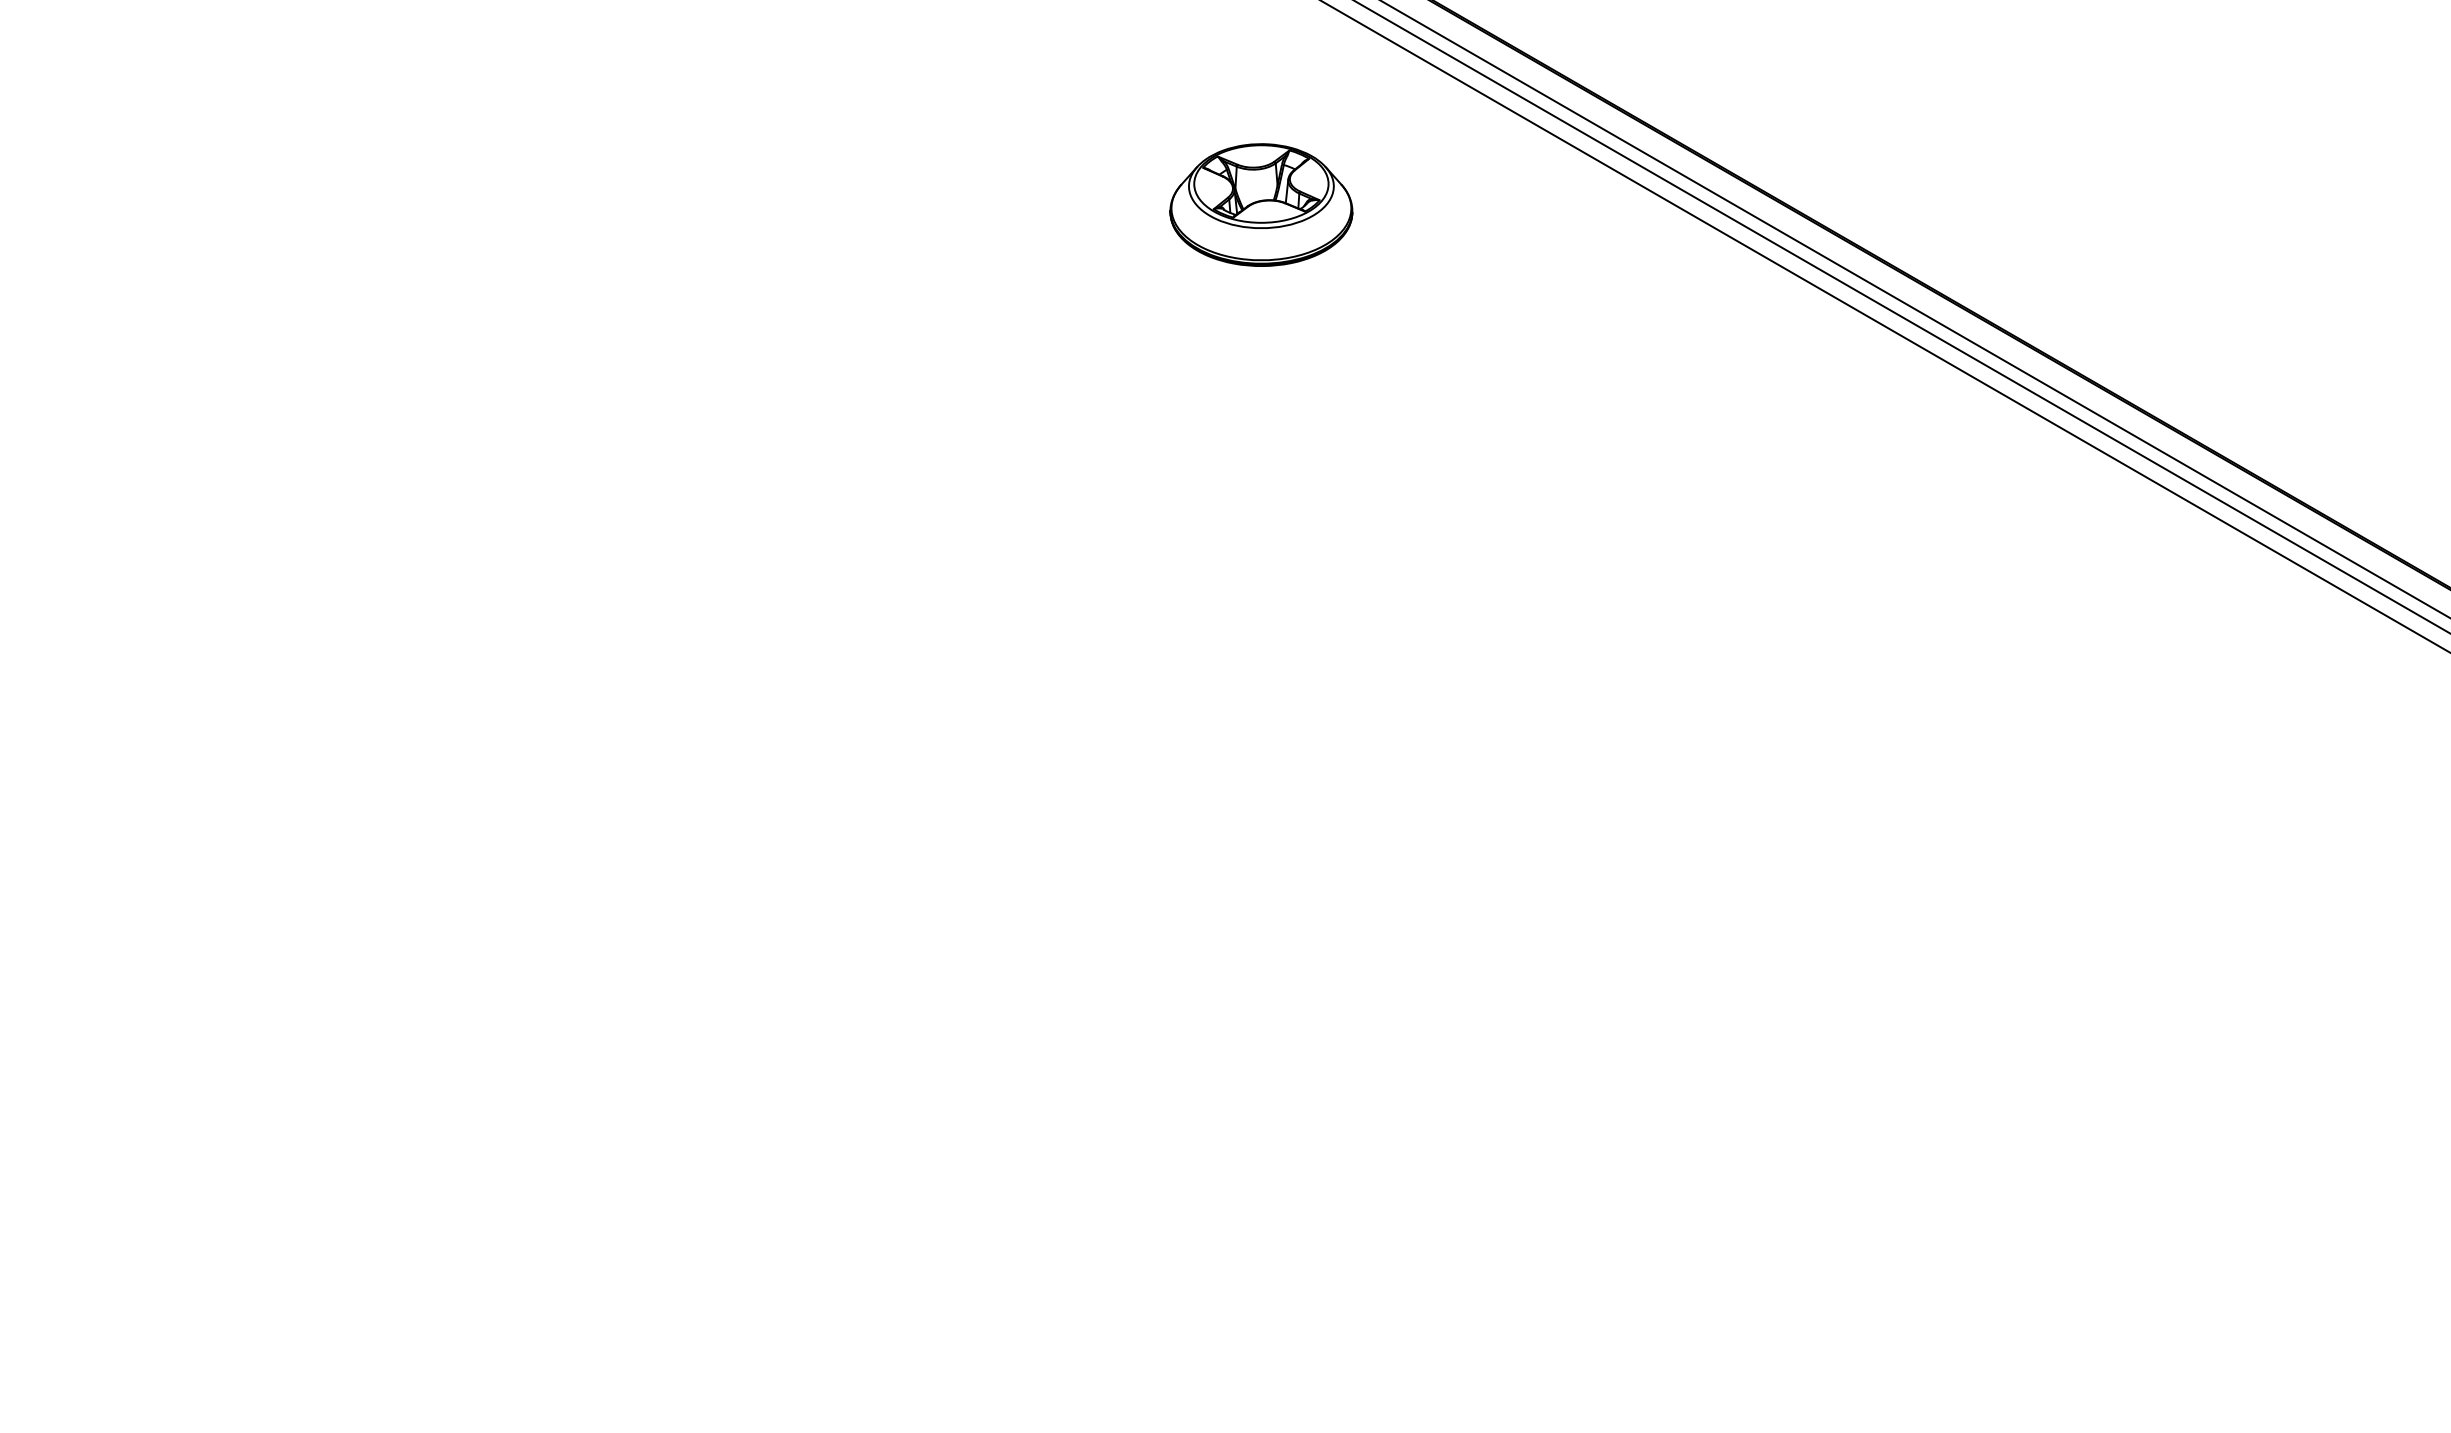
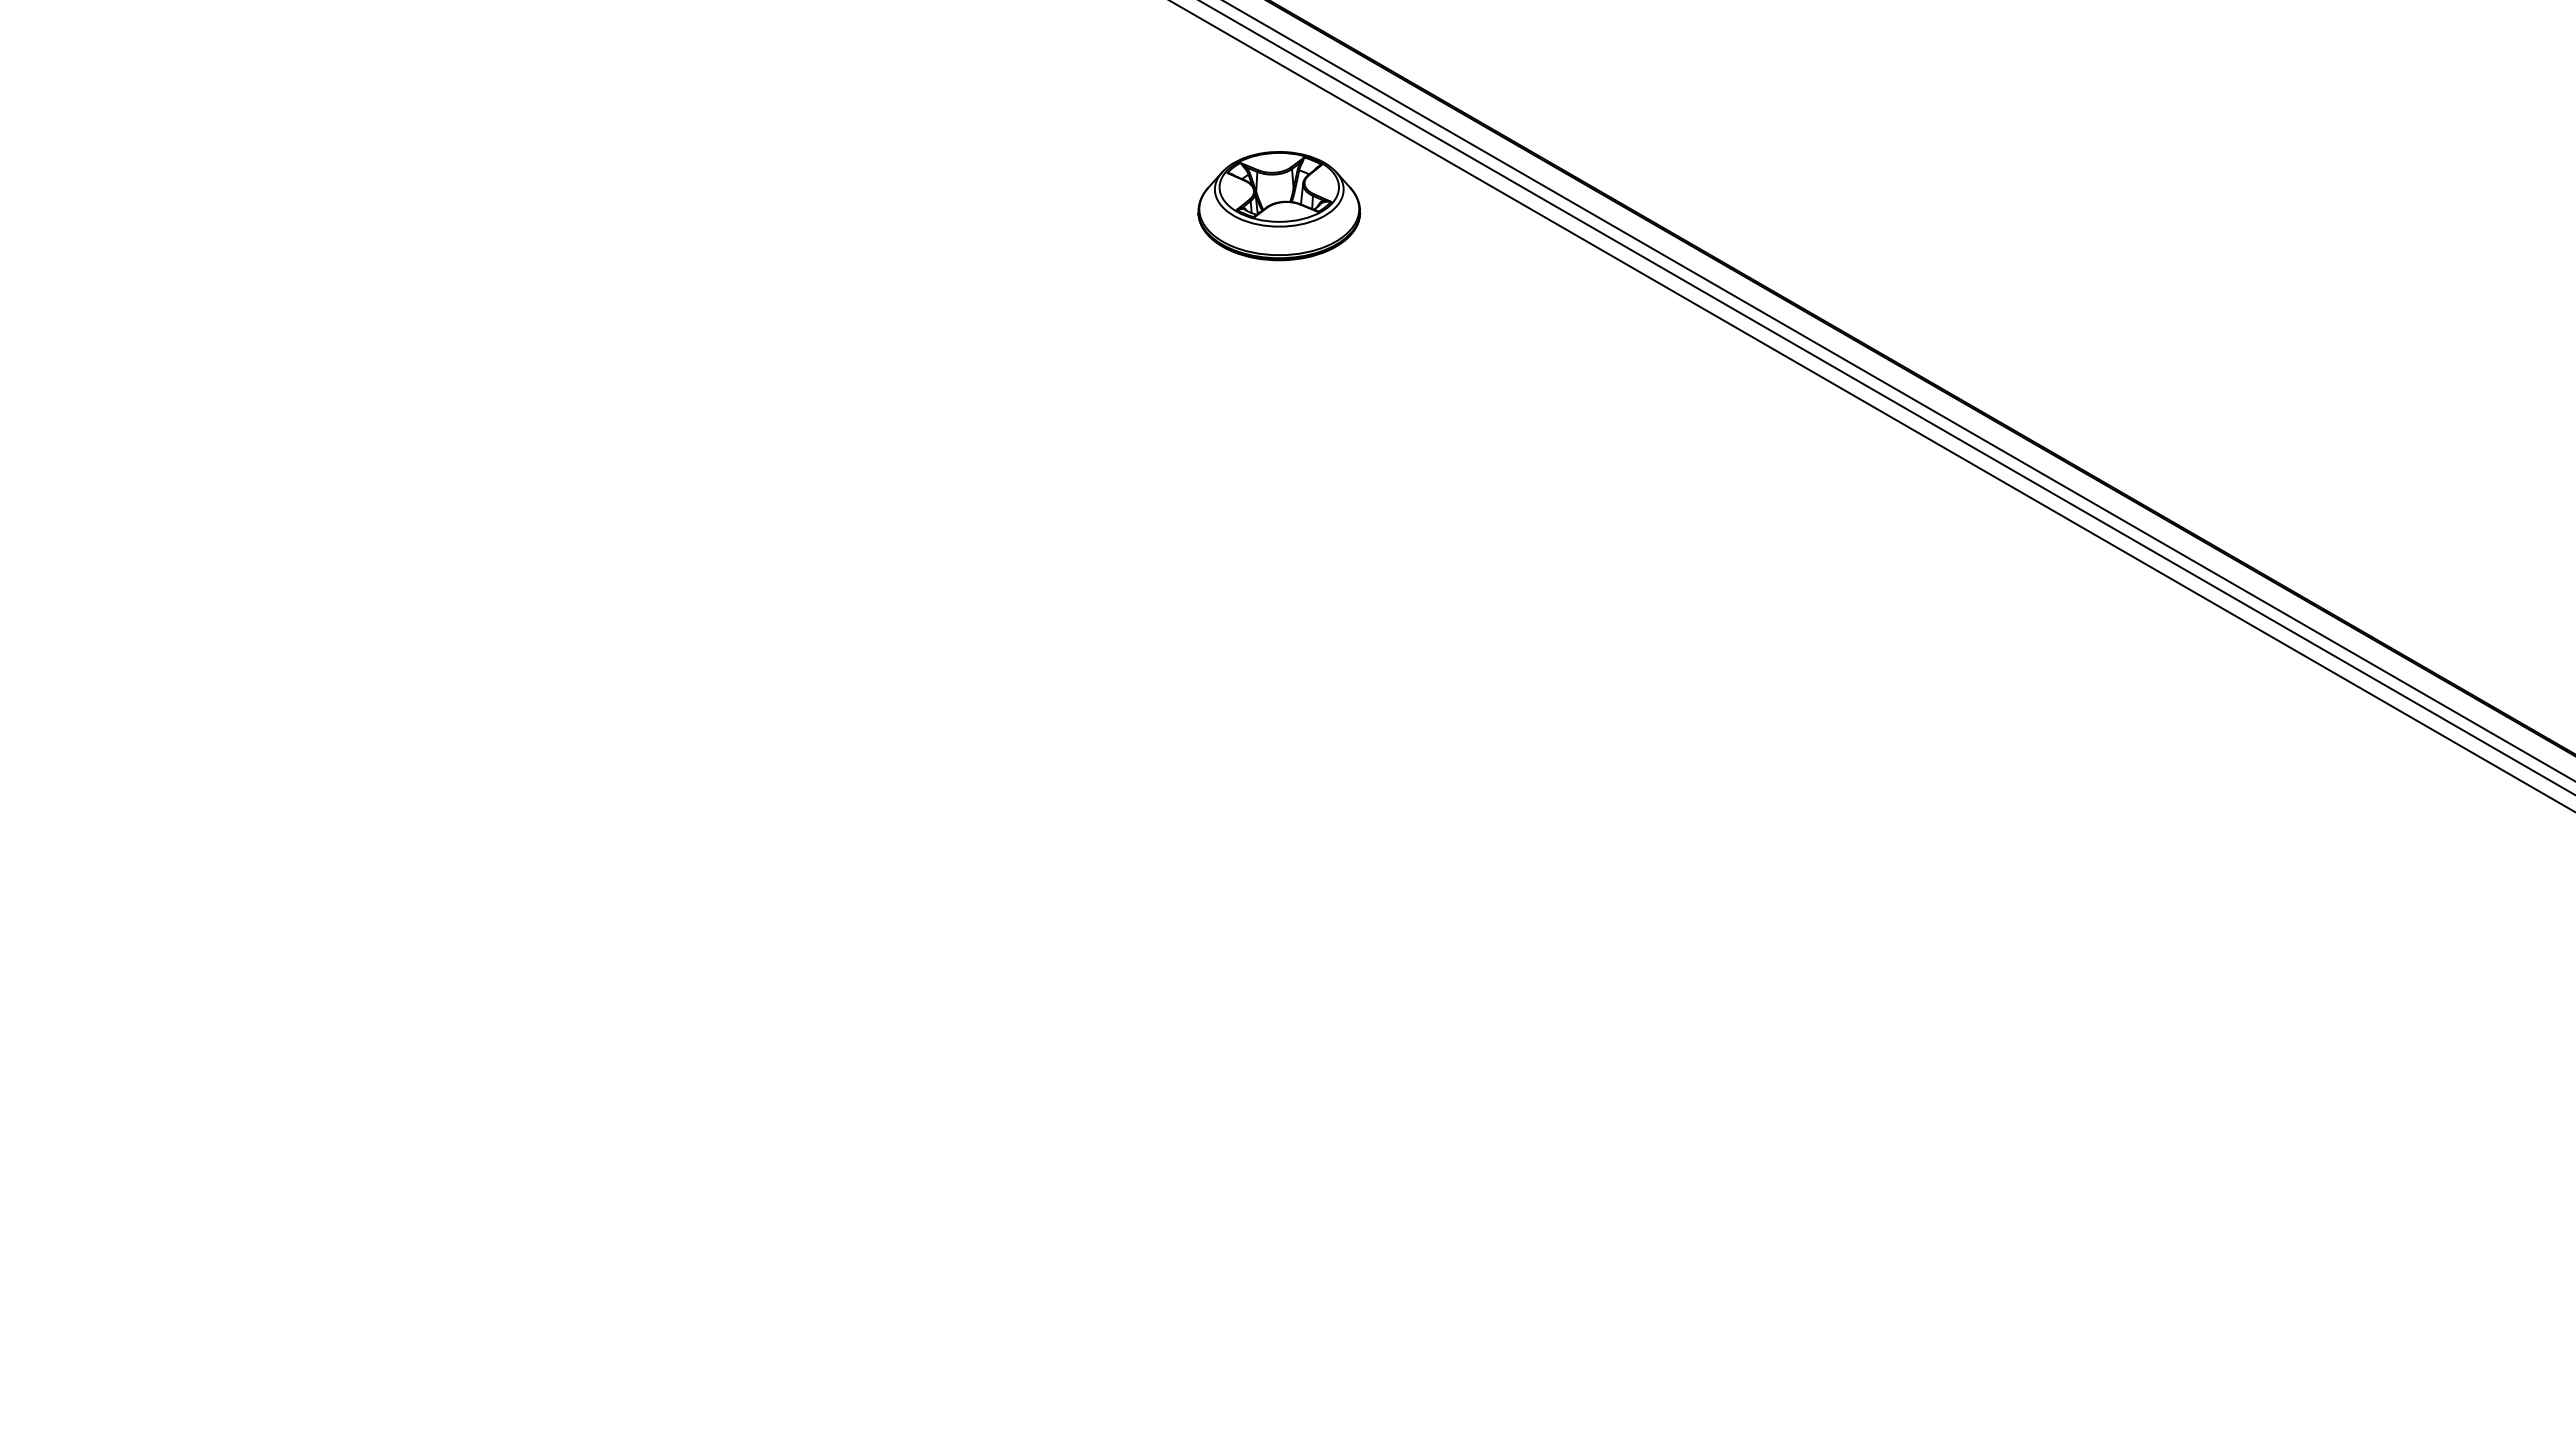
part: (1261, 205) -> (1279, 206), moved

